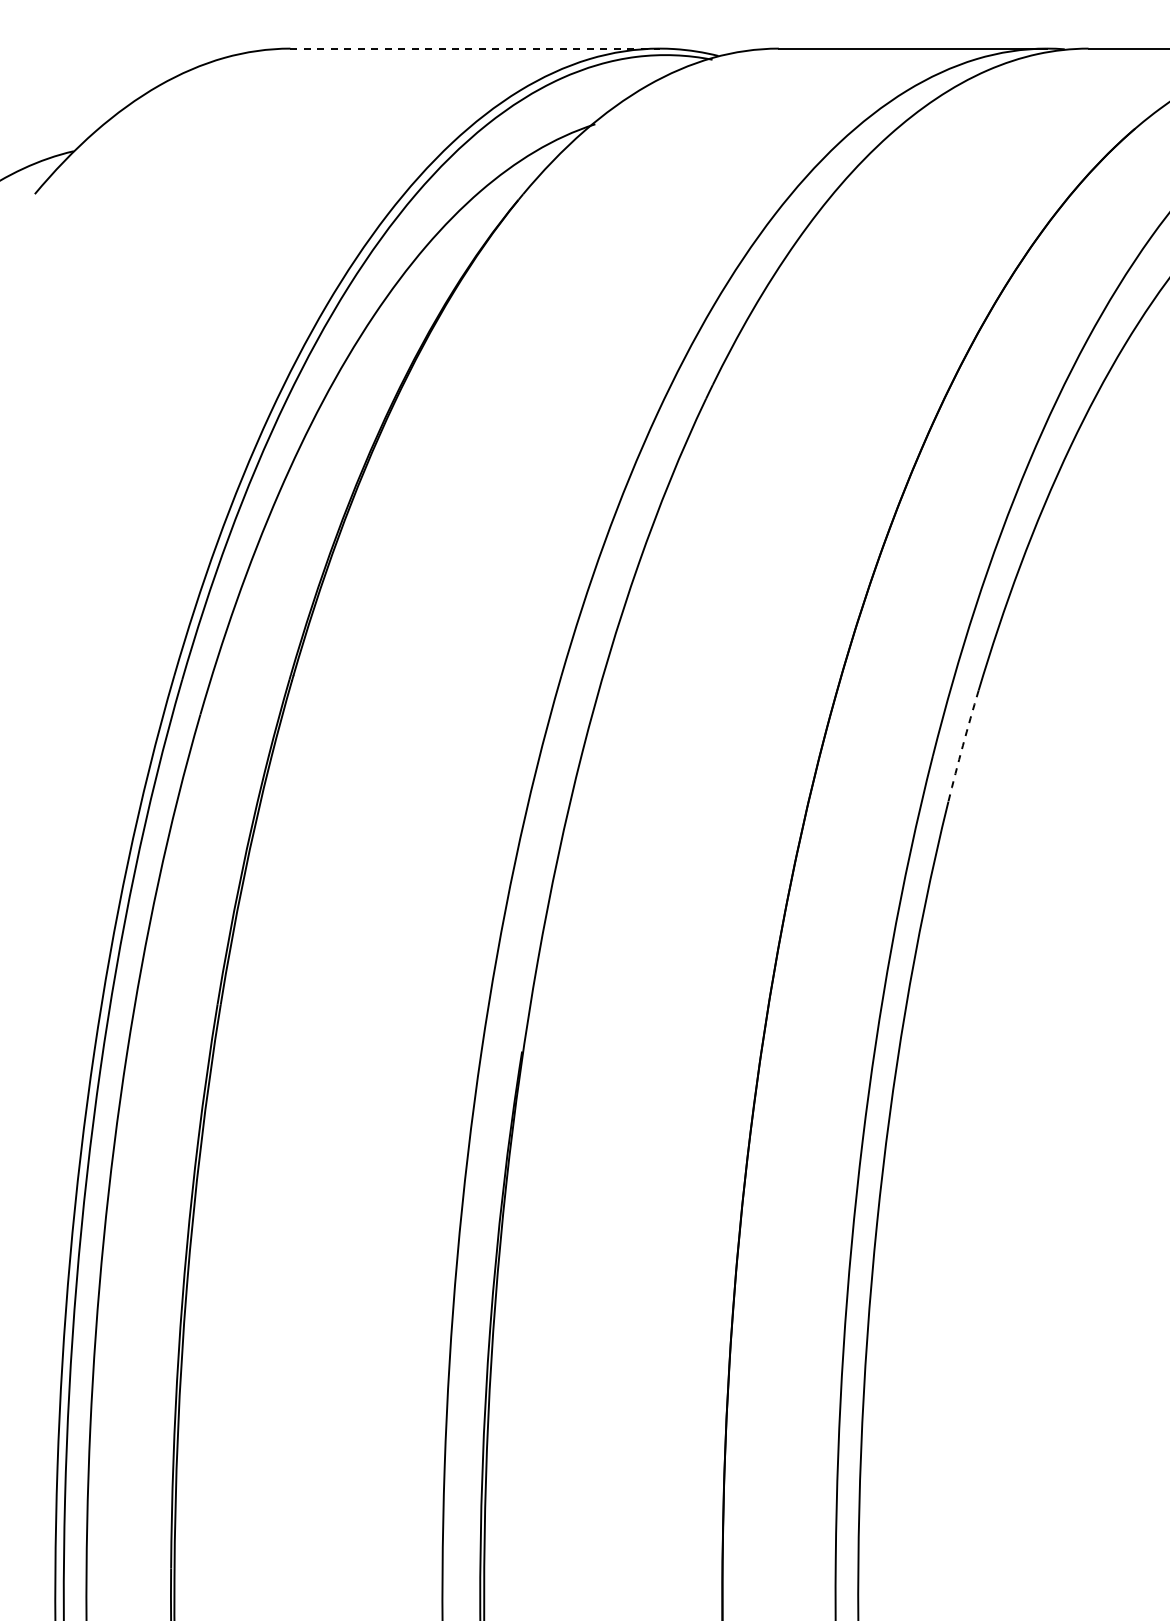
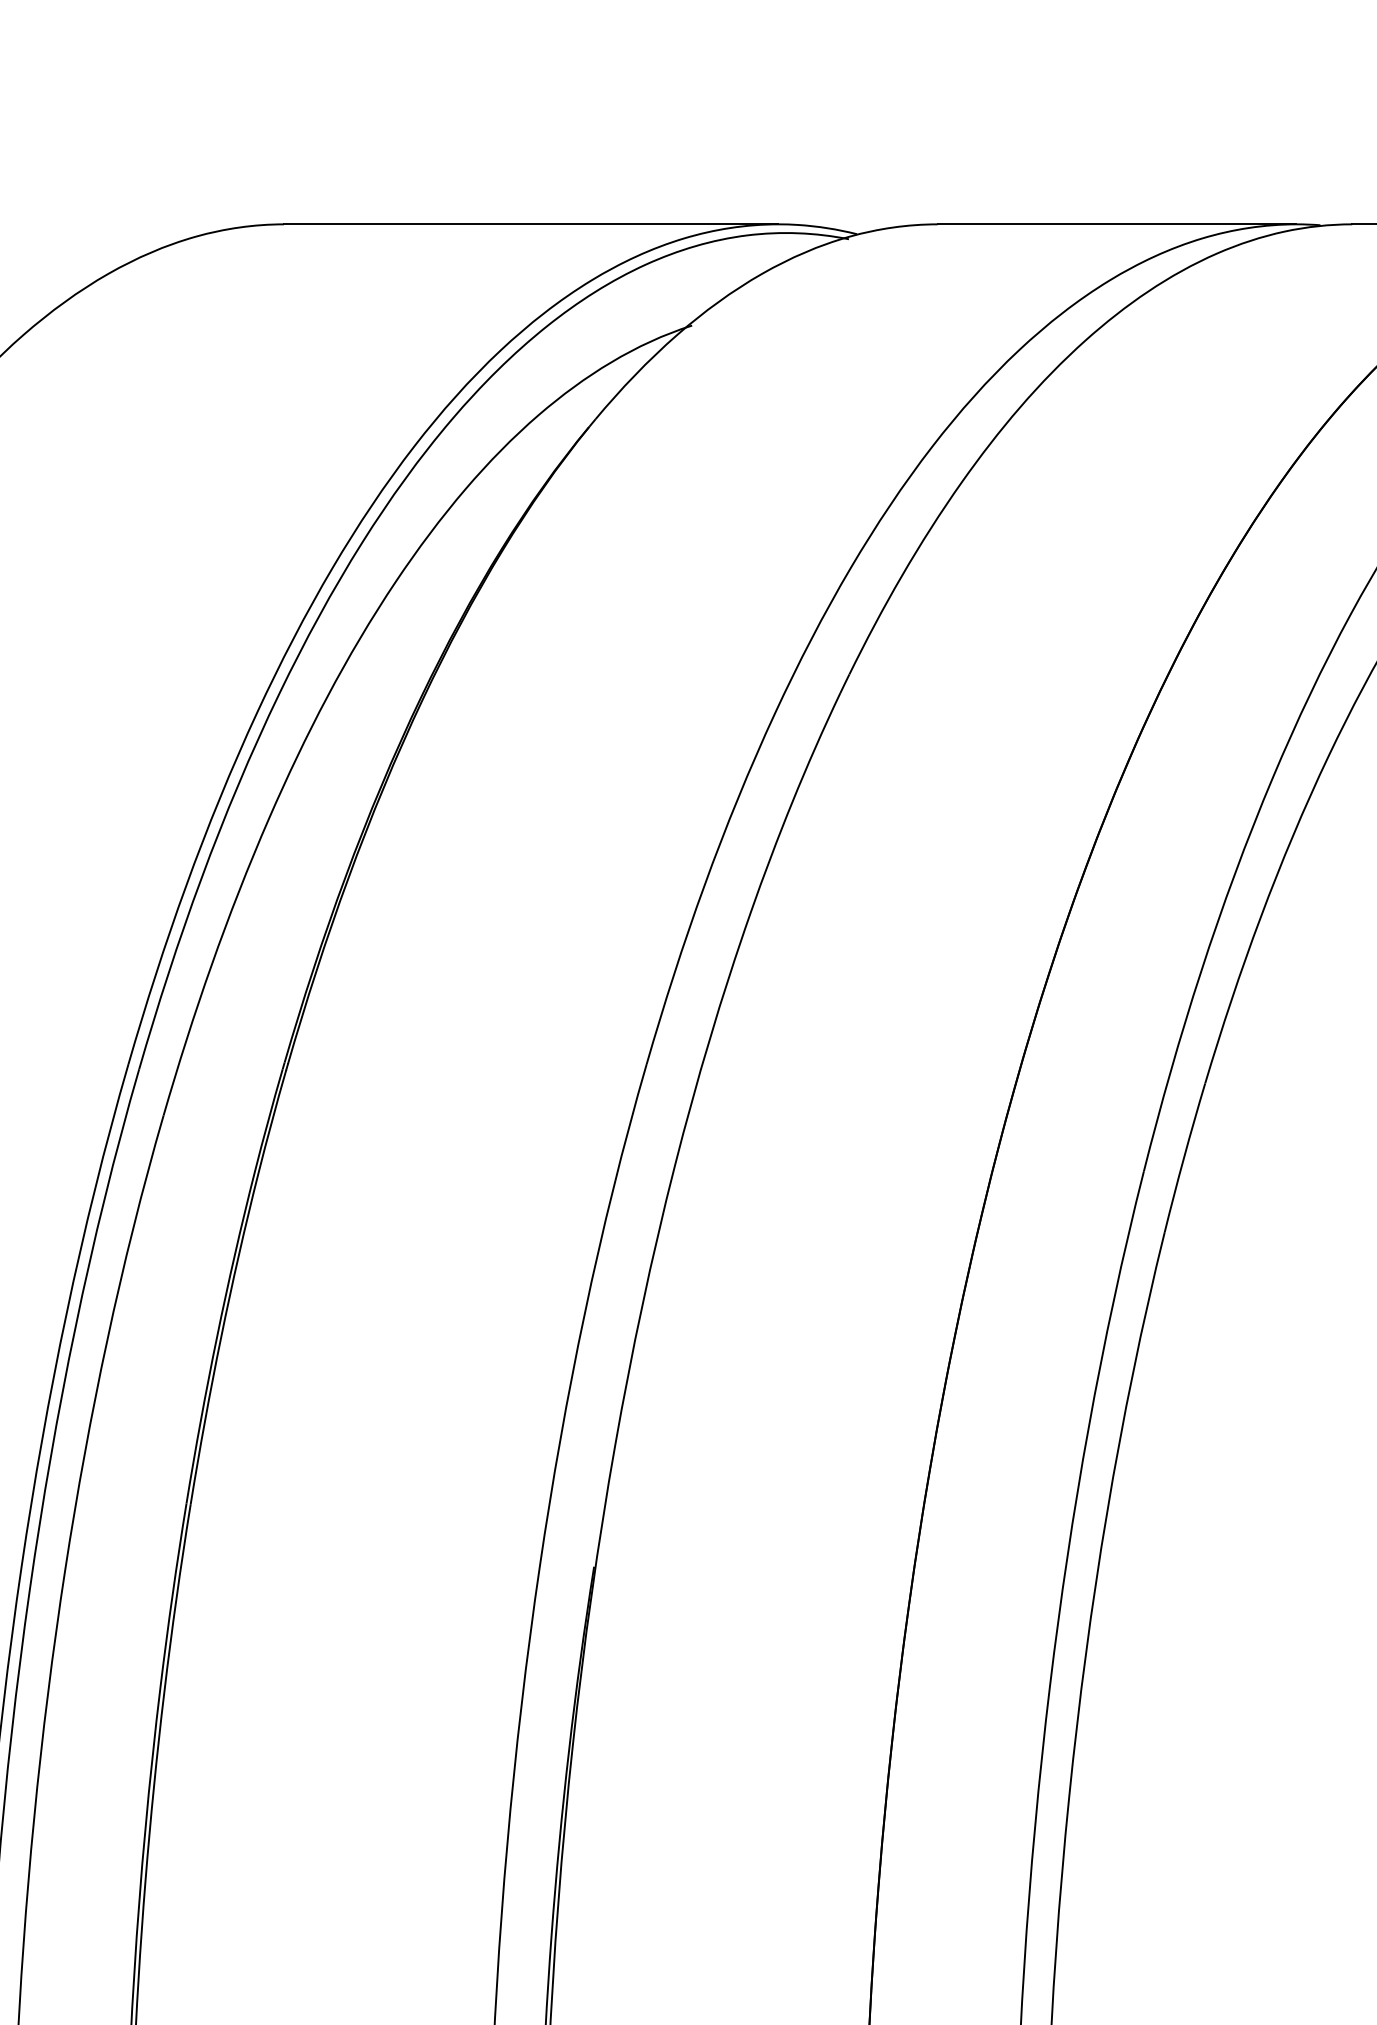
line: (475, 48) -> (531, 224), dashed -> solid
arc: (962, 745) -> (1183, 1157), dashed -> solid

